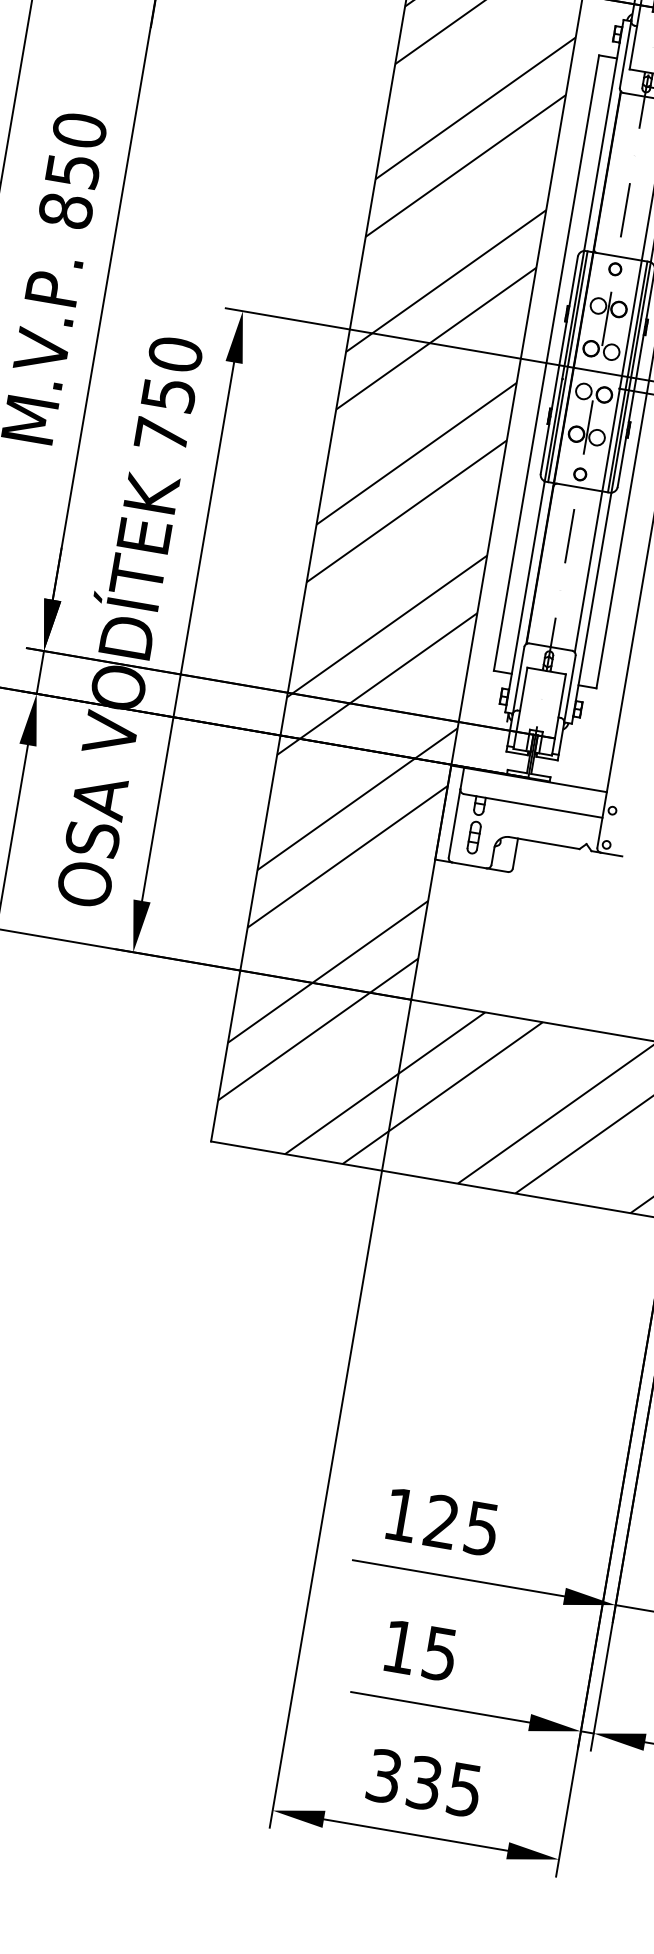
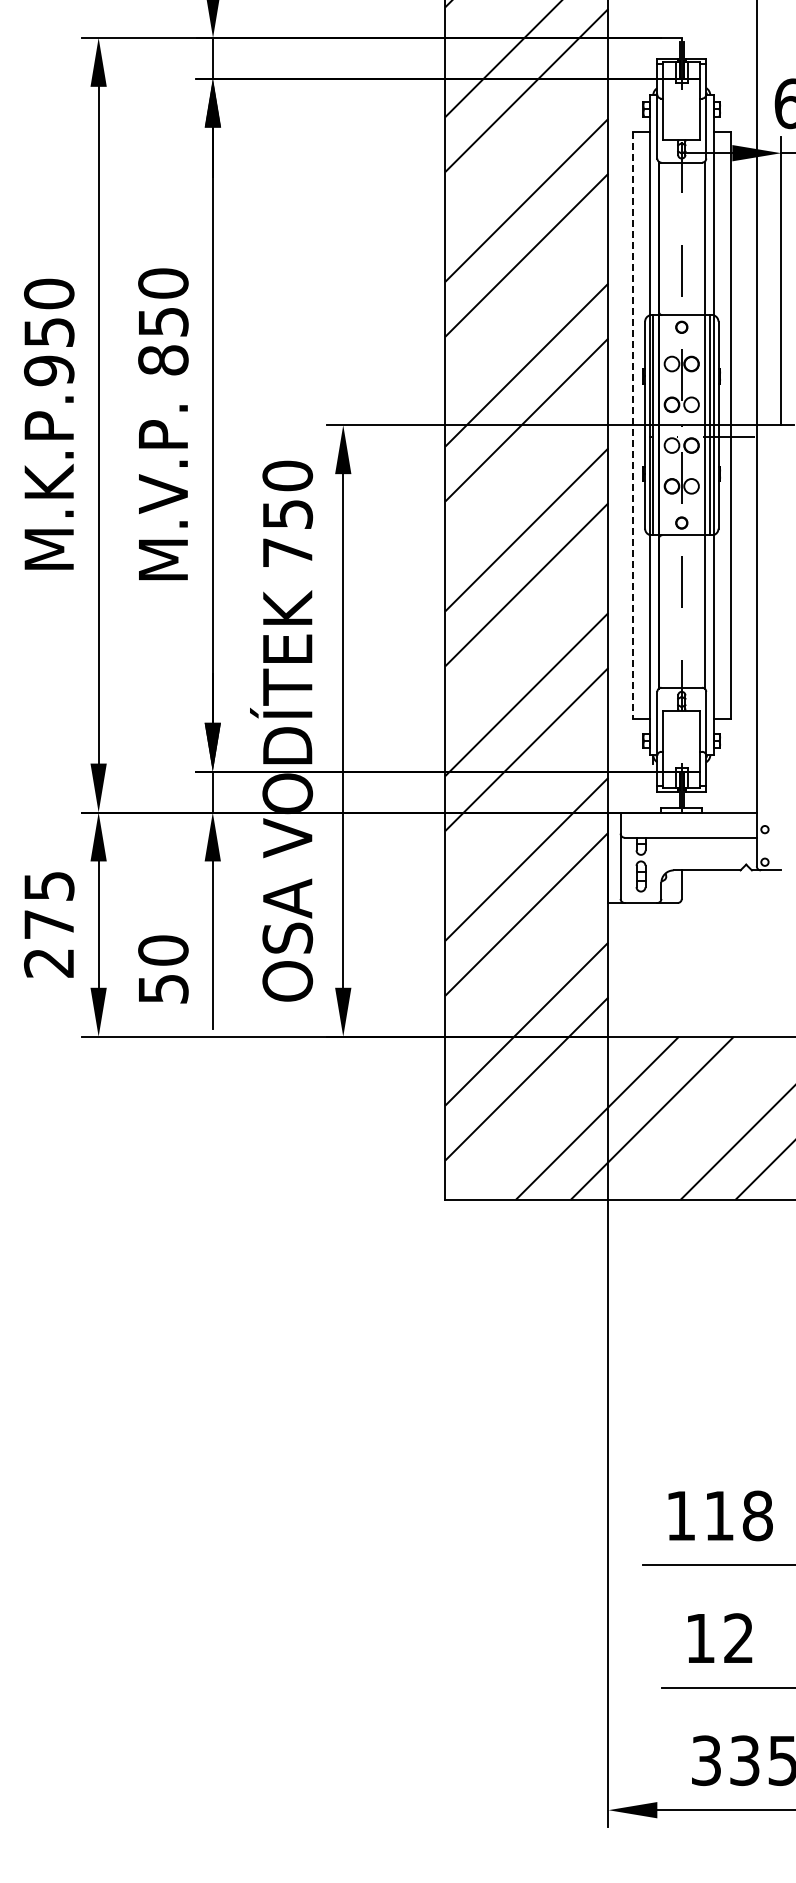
line: (546, 363) -> (632, 425), solid -> dashed
text: (461, 1524) -> (738, 1515), 125 -> 118
text: (439, 1653) -> (738, 1638), 15 -> 12

